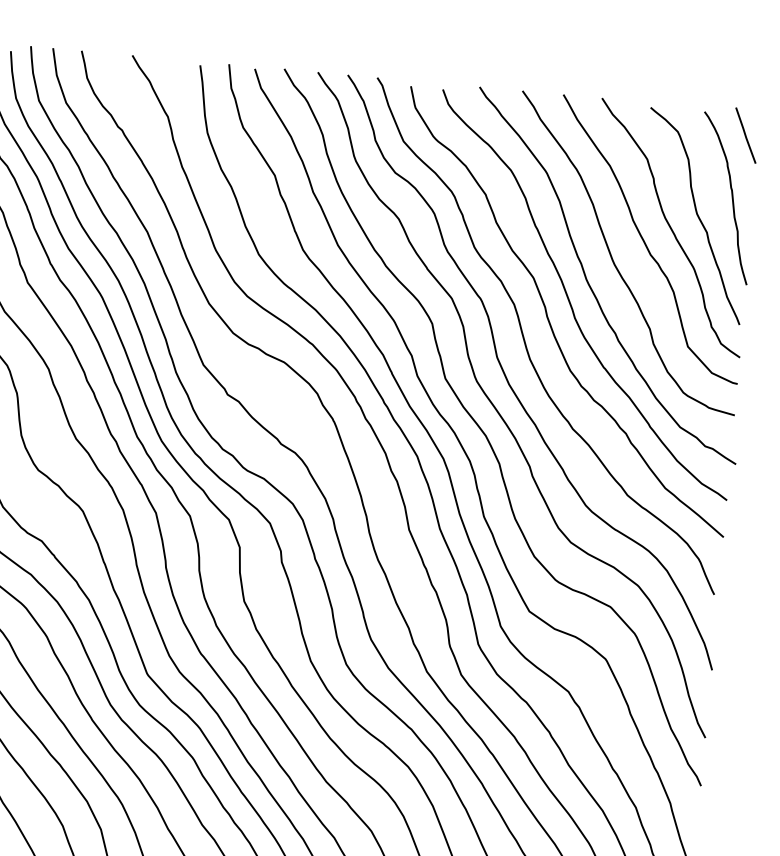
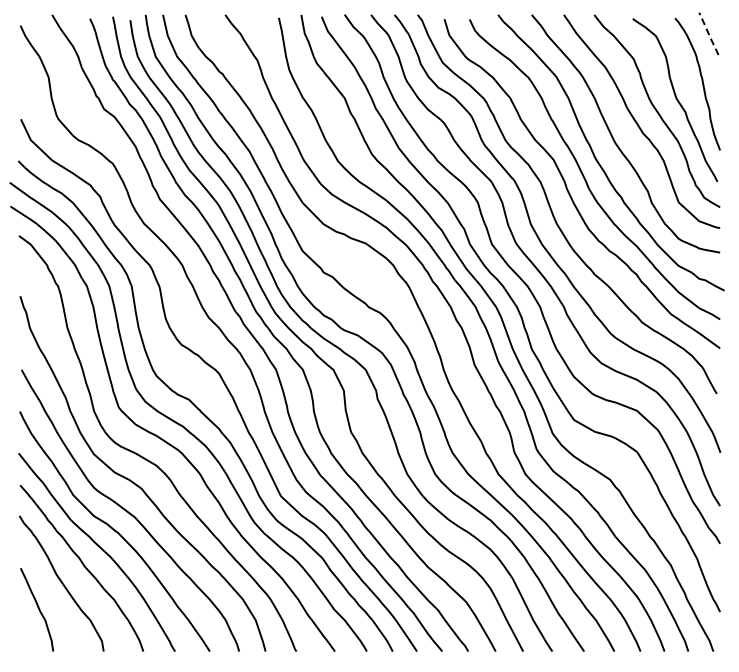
line: (745, 135) -> (708, 33), solid -> dashed

